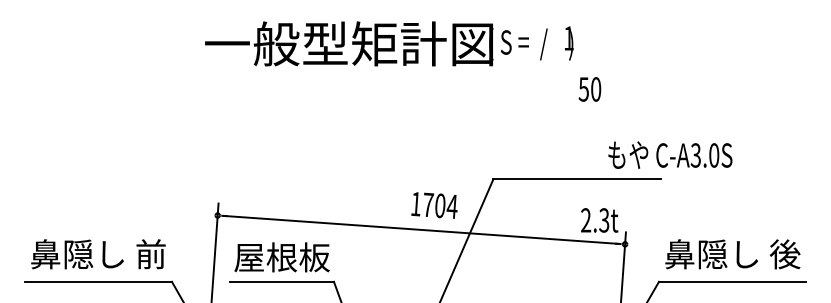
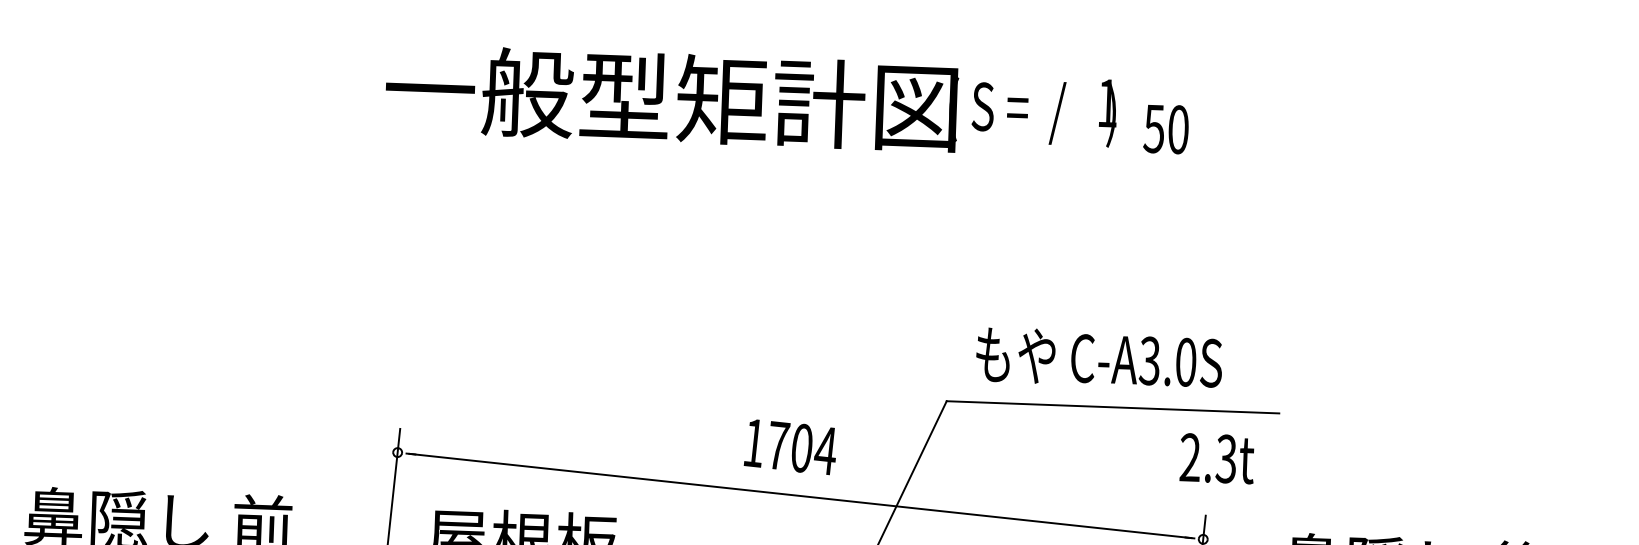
text: (389, 43) -> (751, 100), moved
text: (589, 89) -> (1165, 129), moved
text: (670, 154) -> (1099, 357), moved
text: (434, 205) -> (790, 447), moved
text: (599, 220) -> (1216, 458), moved

